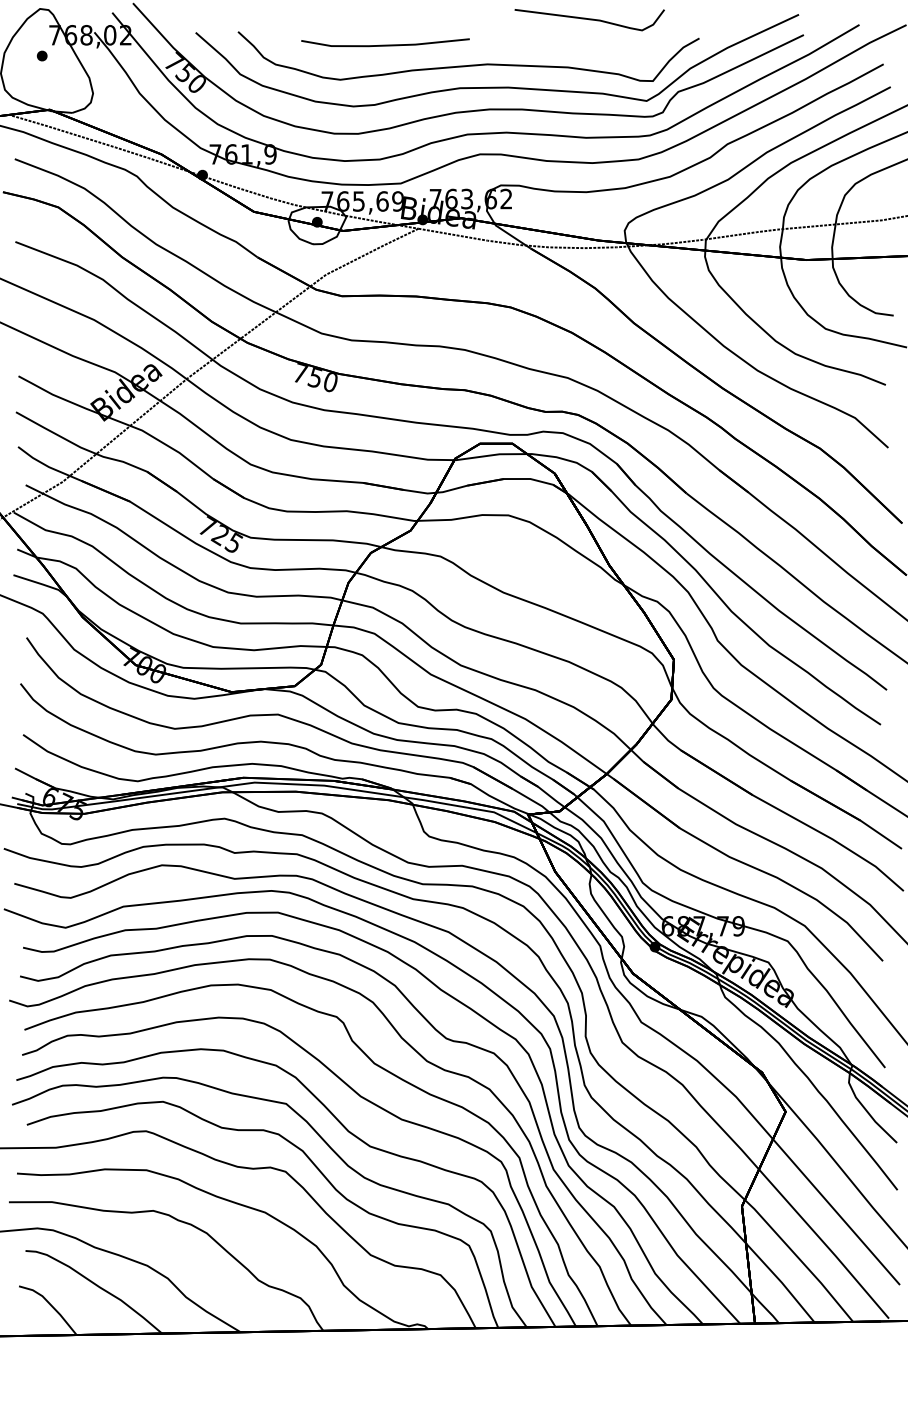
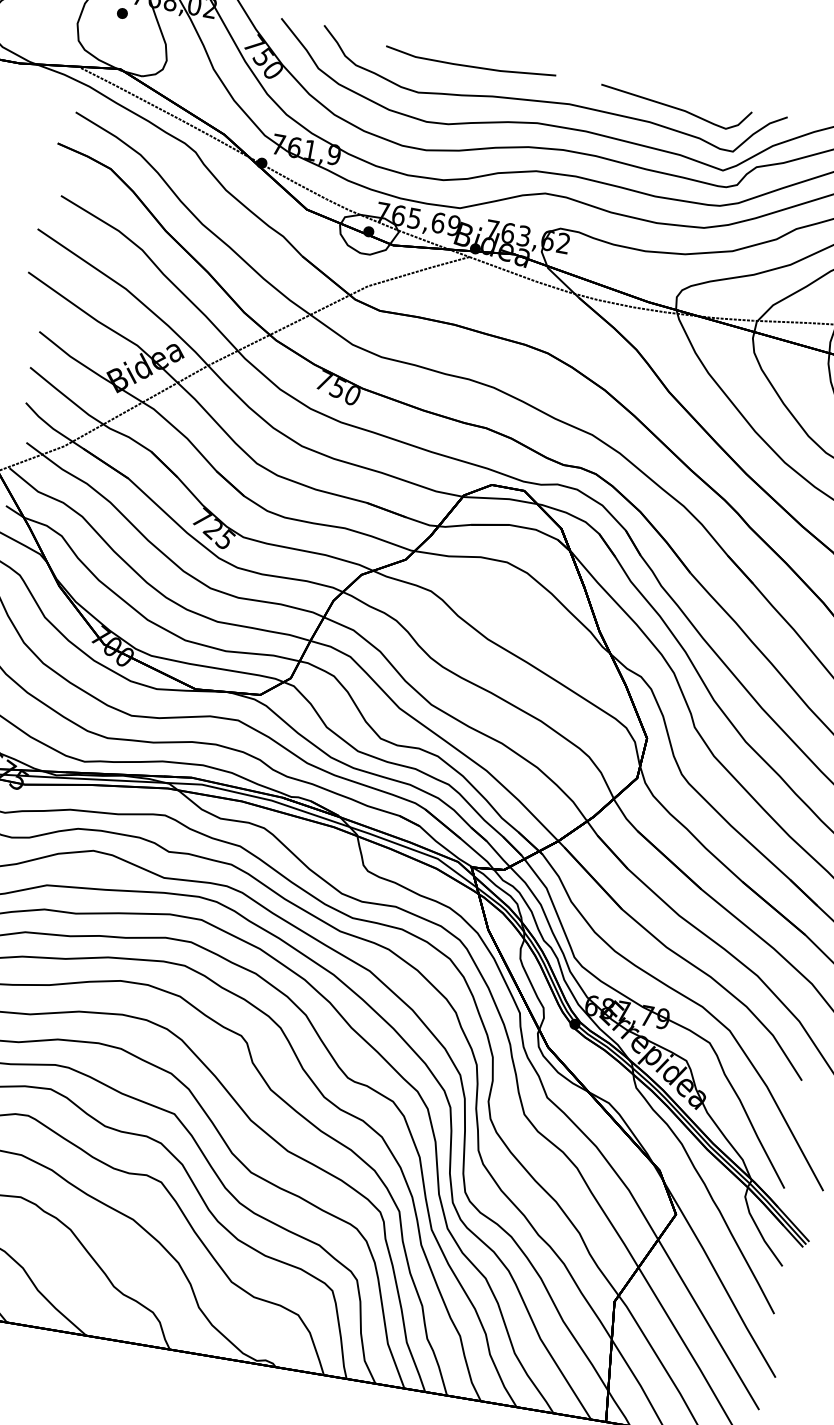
curve: (589, 20) -> (674, 109), moved

